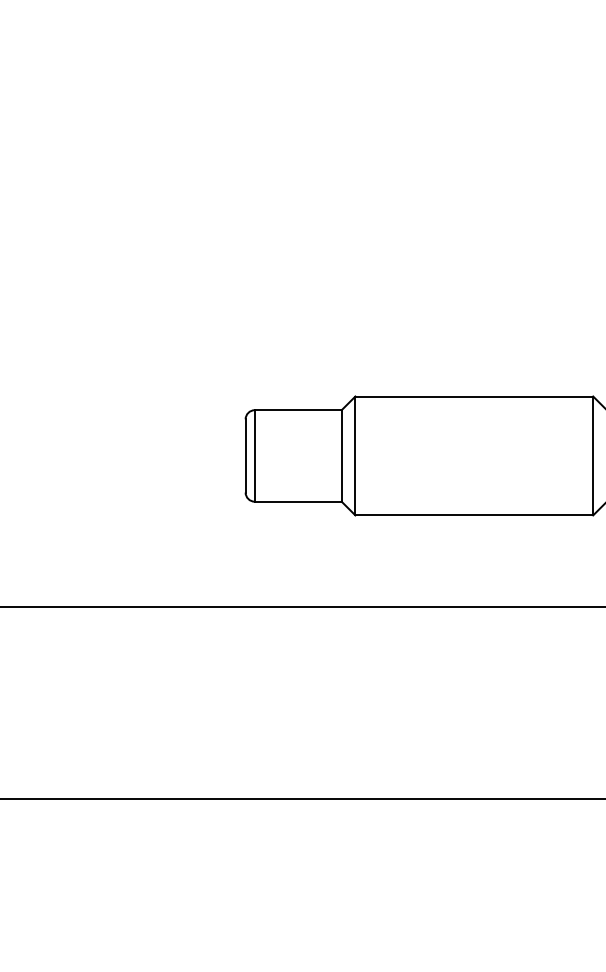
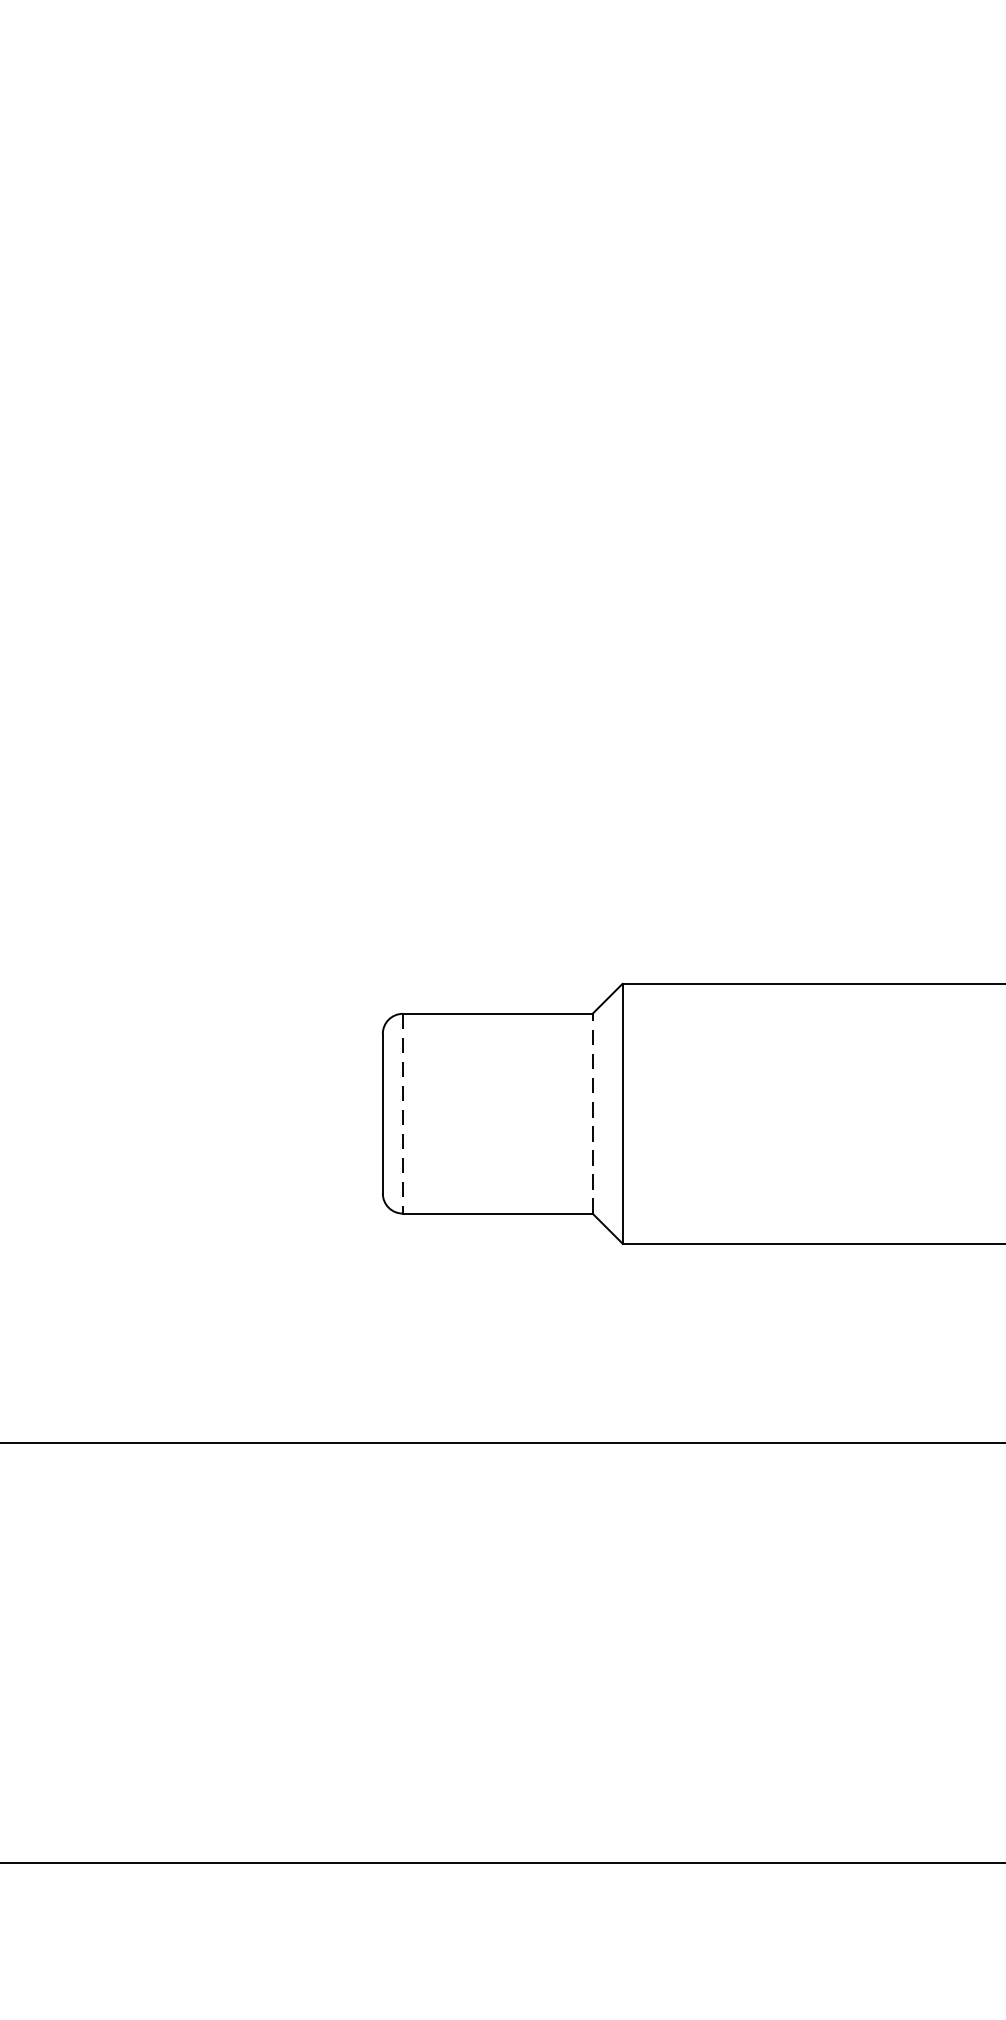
line: (254, 455) -> (402, 1112), solid -> dashed
line: (341, 455) -> (592, 1112), solid -> dashed

